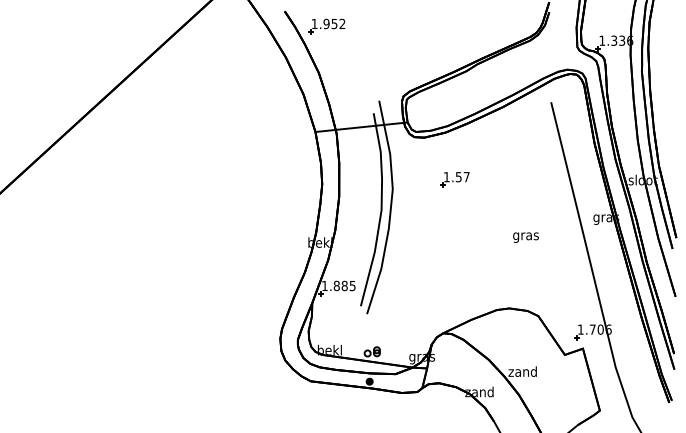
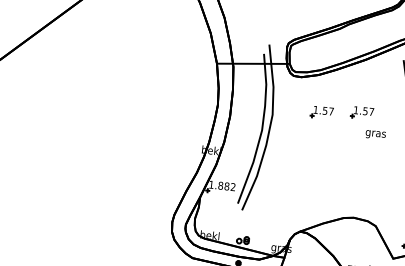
part: (505, 174) -> (361, 112), added
text: (525, 237) -> (375, 134), moved
text: (352, 285) -> (233, 186), 1.885 -> 1.882

